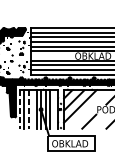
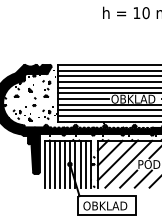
line: (51, 56) -> (82, 99), added
line: (32, 108) -> (59, 163), added
line: (53, 108) -> (85, 163), added
line: (89, 108) -> (128, 163), added
line: (20, 109) -> (44, 164), dashed -> solid
line: (28, 109) -> (54, 164), dashed -> solid
line: (100, 121) -> (142, 178), added

